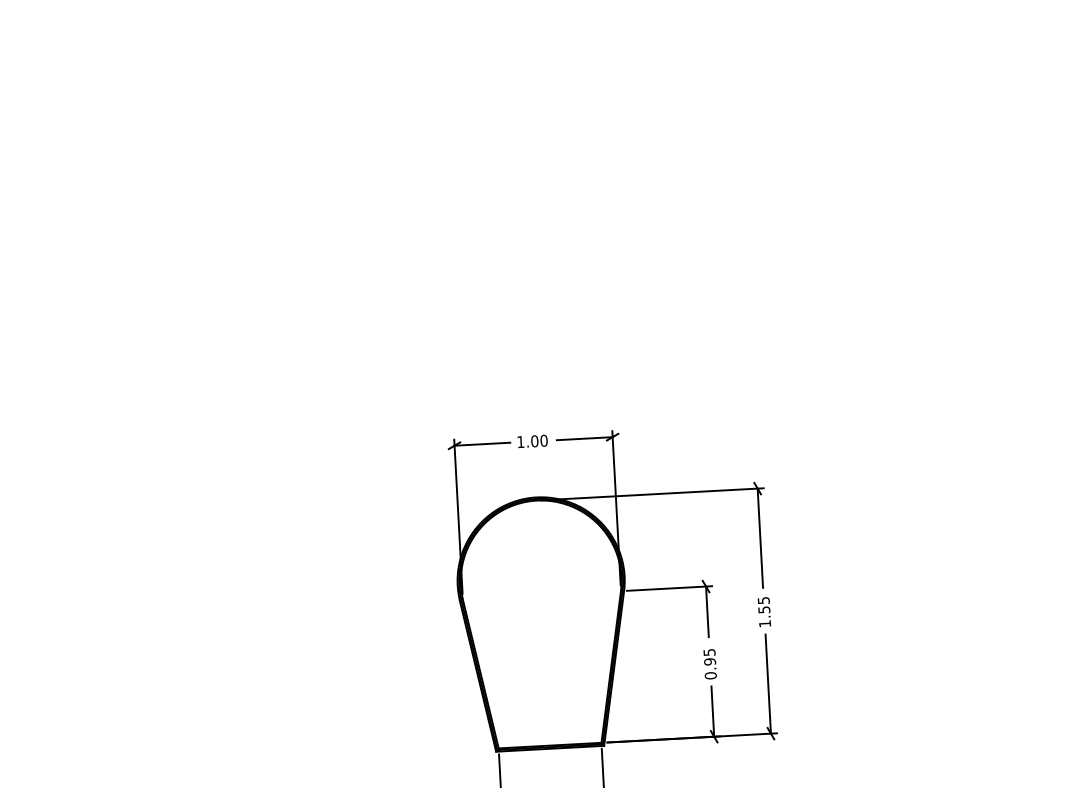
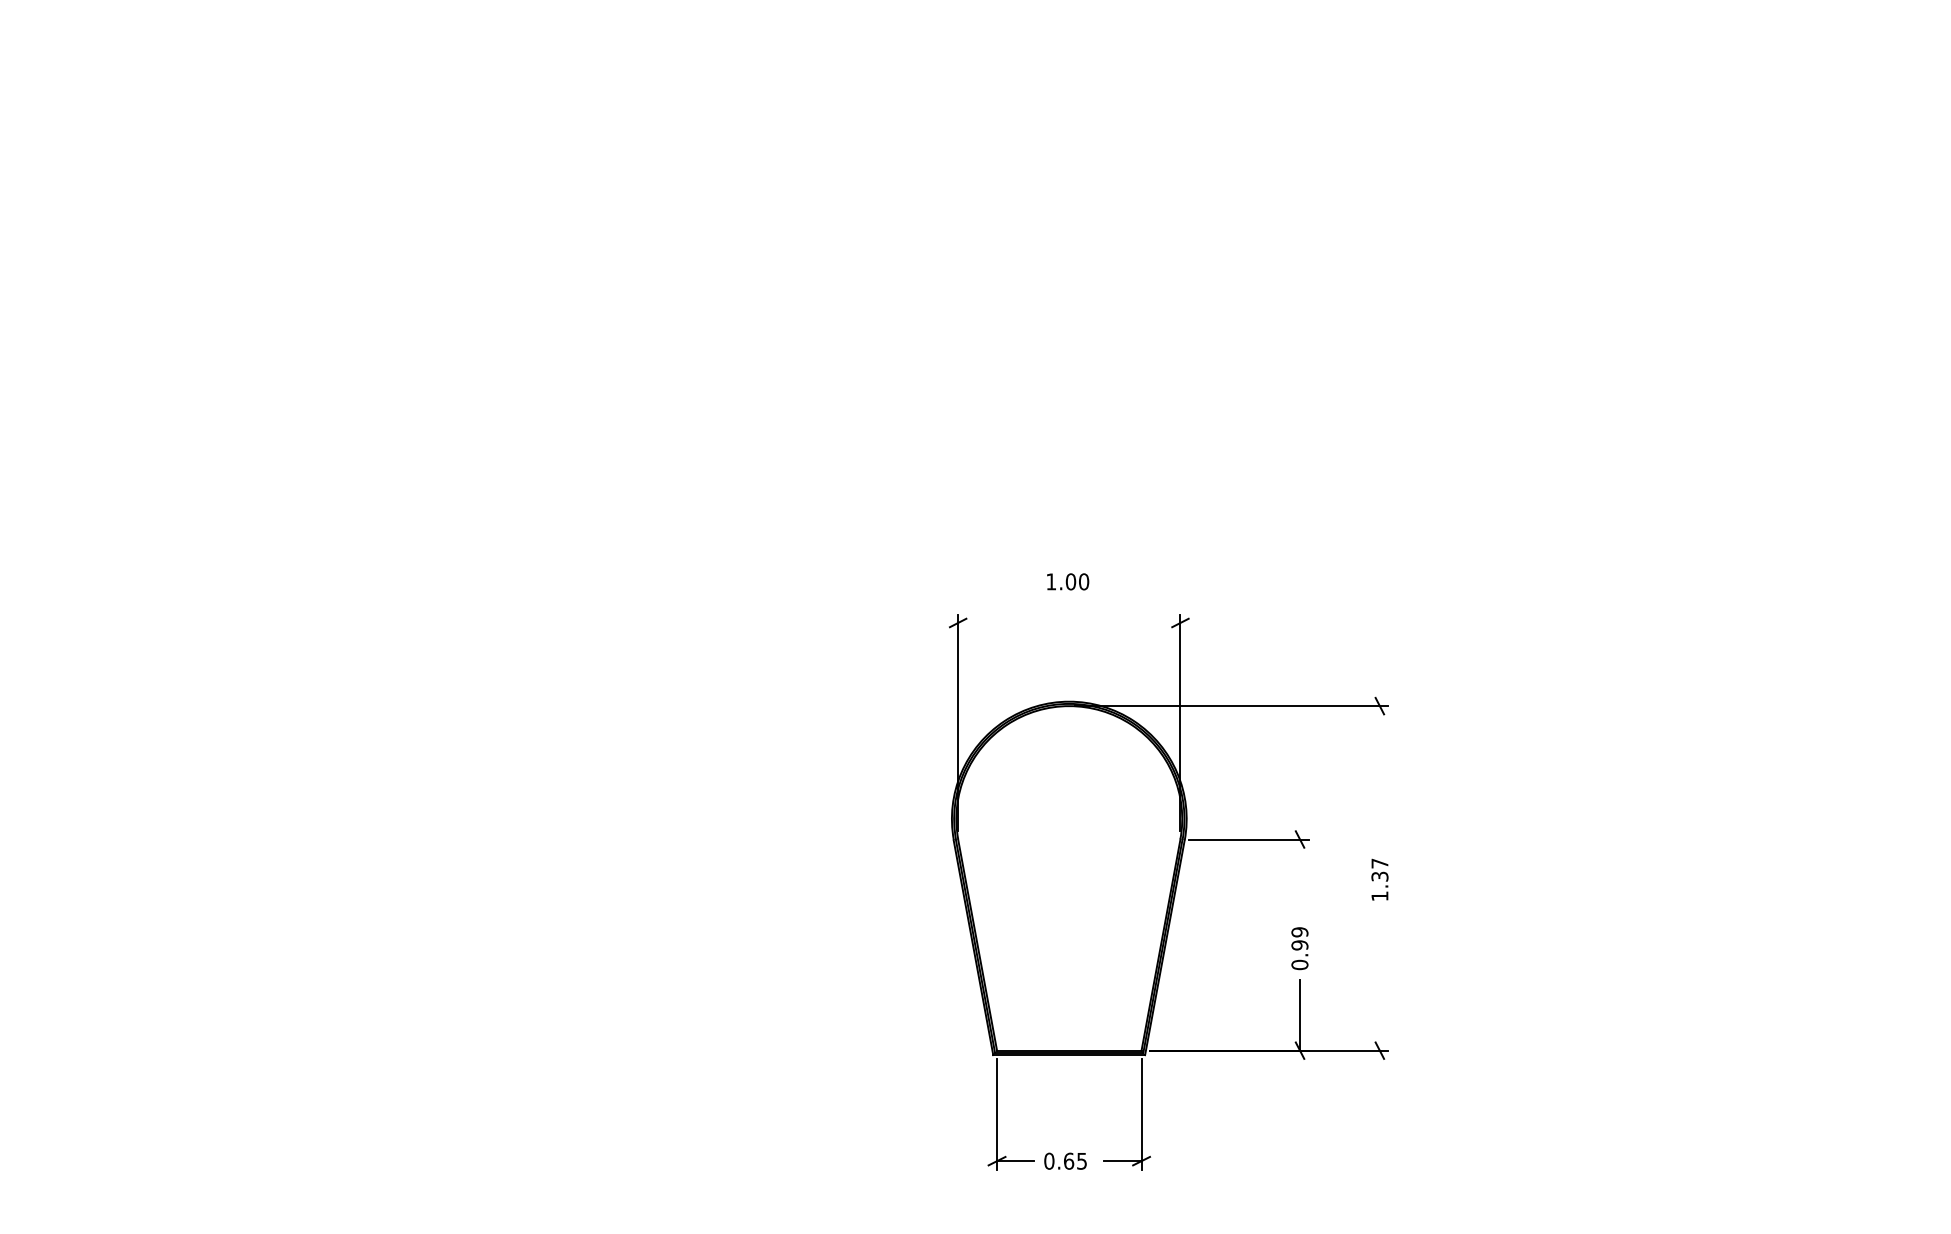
line: (584, 438) -> (1140, 622), removed
text: (533, 441) -> (1068, 581), moved
line: (482, 443) -> (997, 622), removed
line: (760, 537) -> (1379, 775), removed
text: (763, 604) -> (1379, 869), 1.55 -> 1.37
line: (707, 611) -> (1300, 874), removed
text: (709, 652) -> (1299, 932), 0.95 -> 0.99
line: (767, 683) -> (1379, 980), removed

